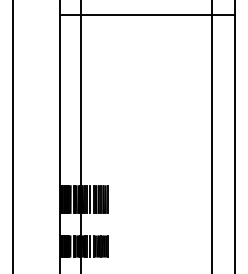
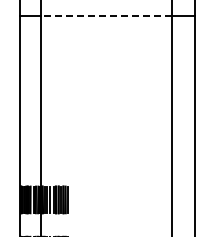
line: (145, 15) -> (105, 15), solid -> dashed

